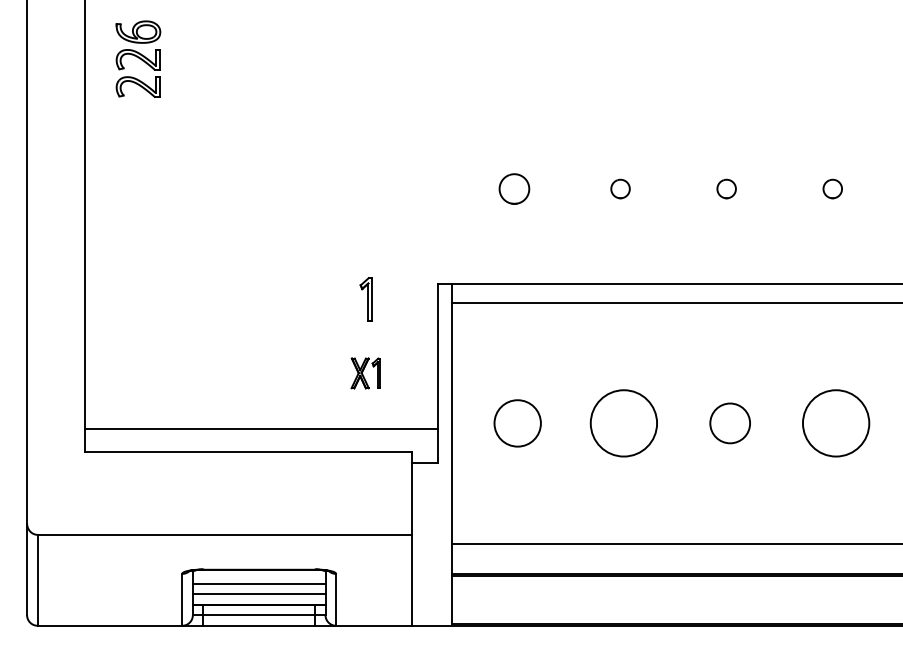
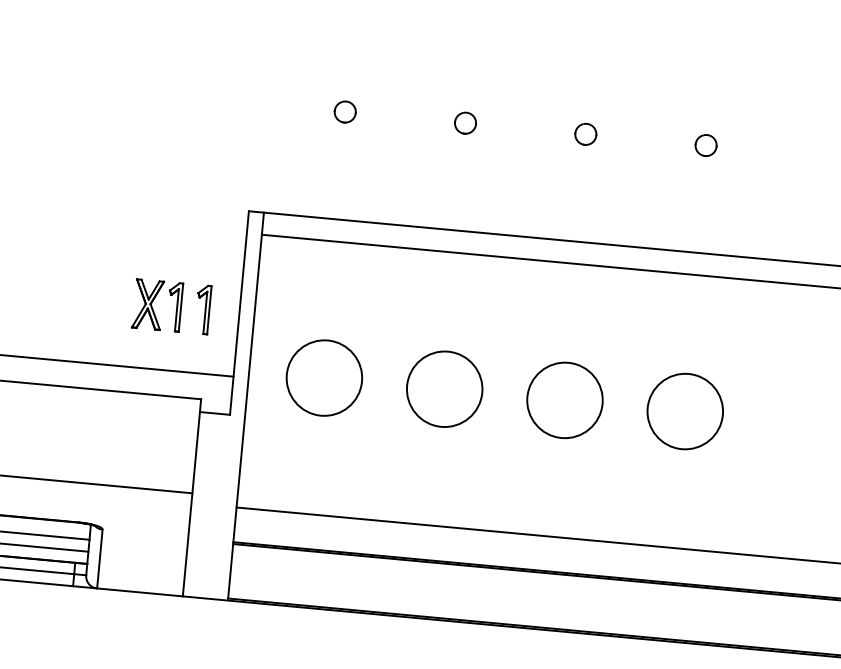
part: (514, 188) -> (345, 111), size x0.62
part: (365, 299) -> (202, 309), moved
part: (365, 373) -> (156, 305), size x1.43
circle: (517, 423) -> (324, 378), size x1.43
circle: (730, 423) -> (565, 400), size x1.67

